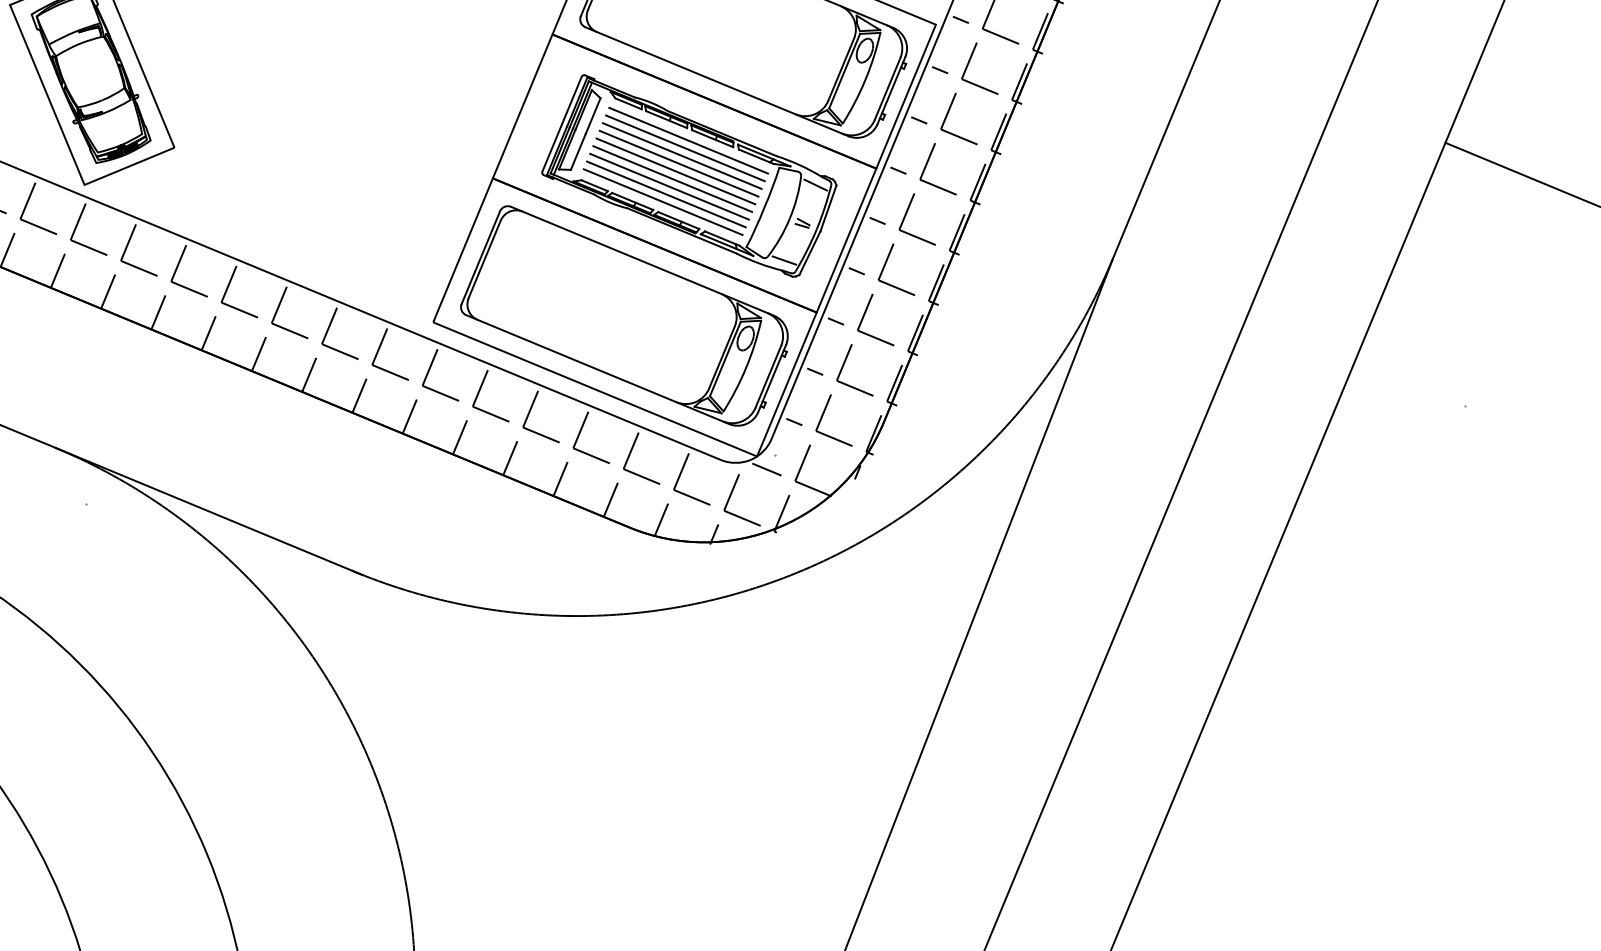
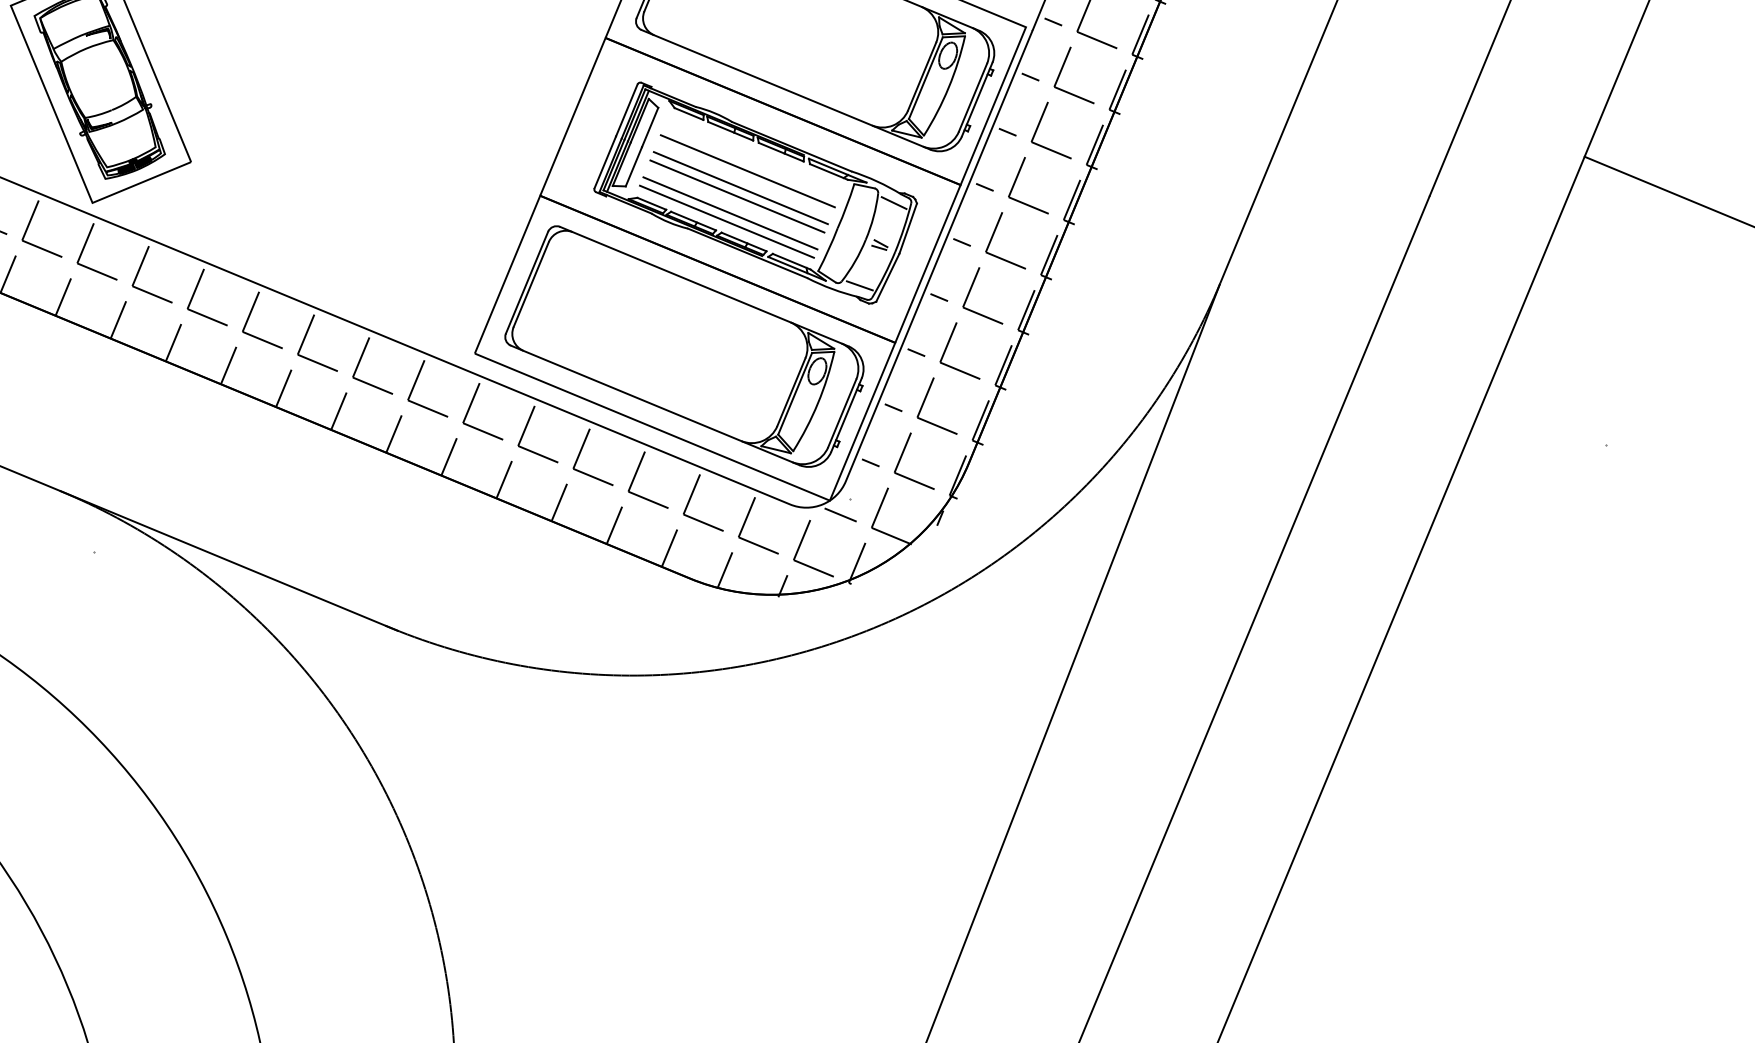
line: (688, 140) -> (754, 154), removed
line: (685, 148) -> (751, 162), removed
line: (678, 163) -> (743, 179), removed
line: (669, 186) -> (733, 204), removed

